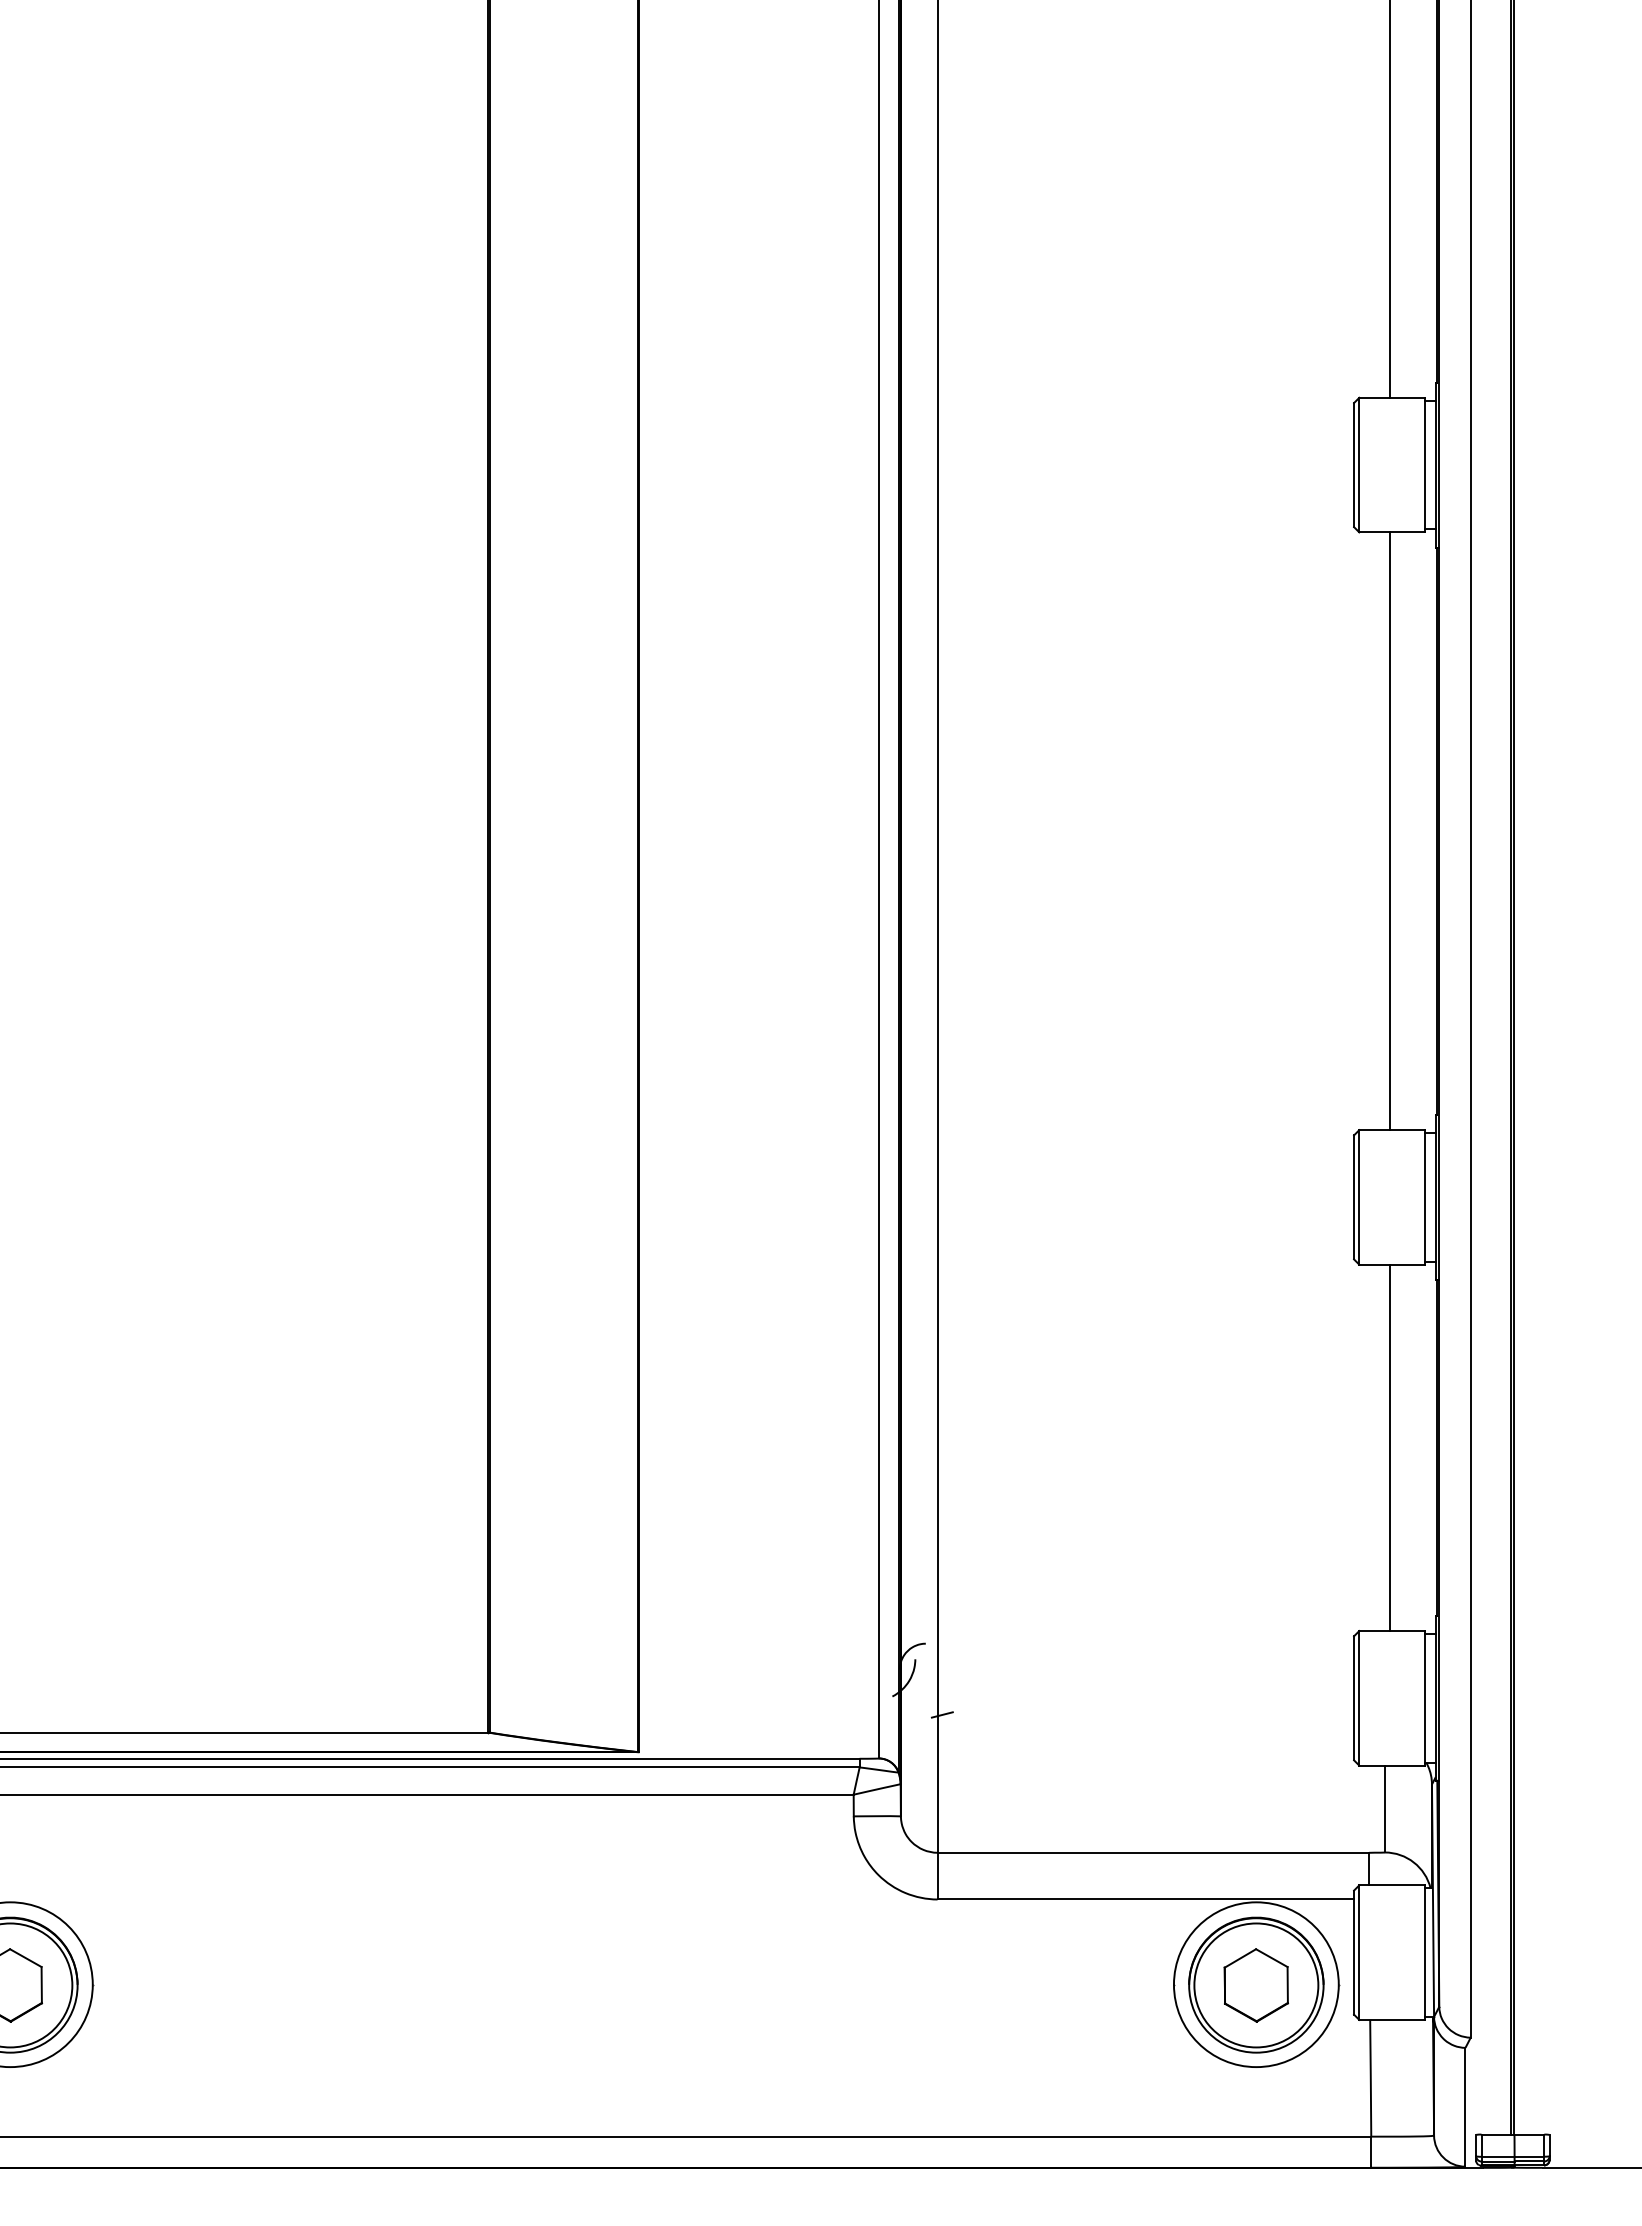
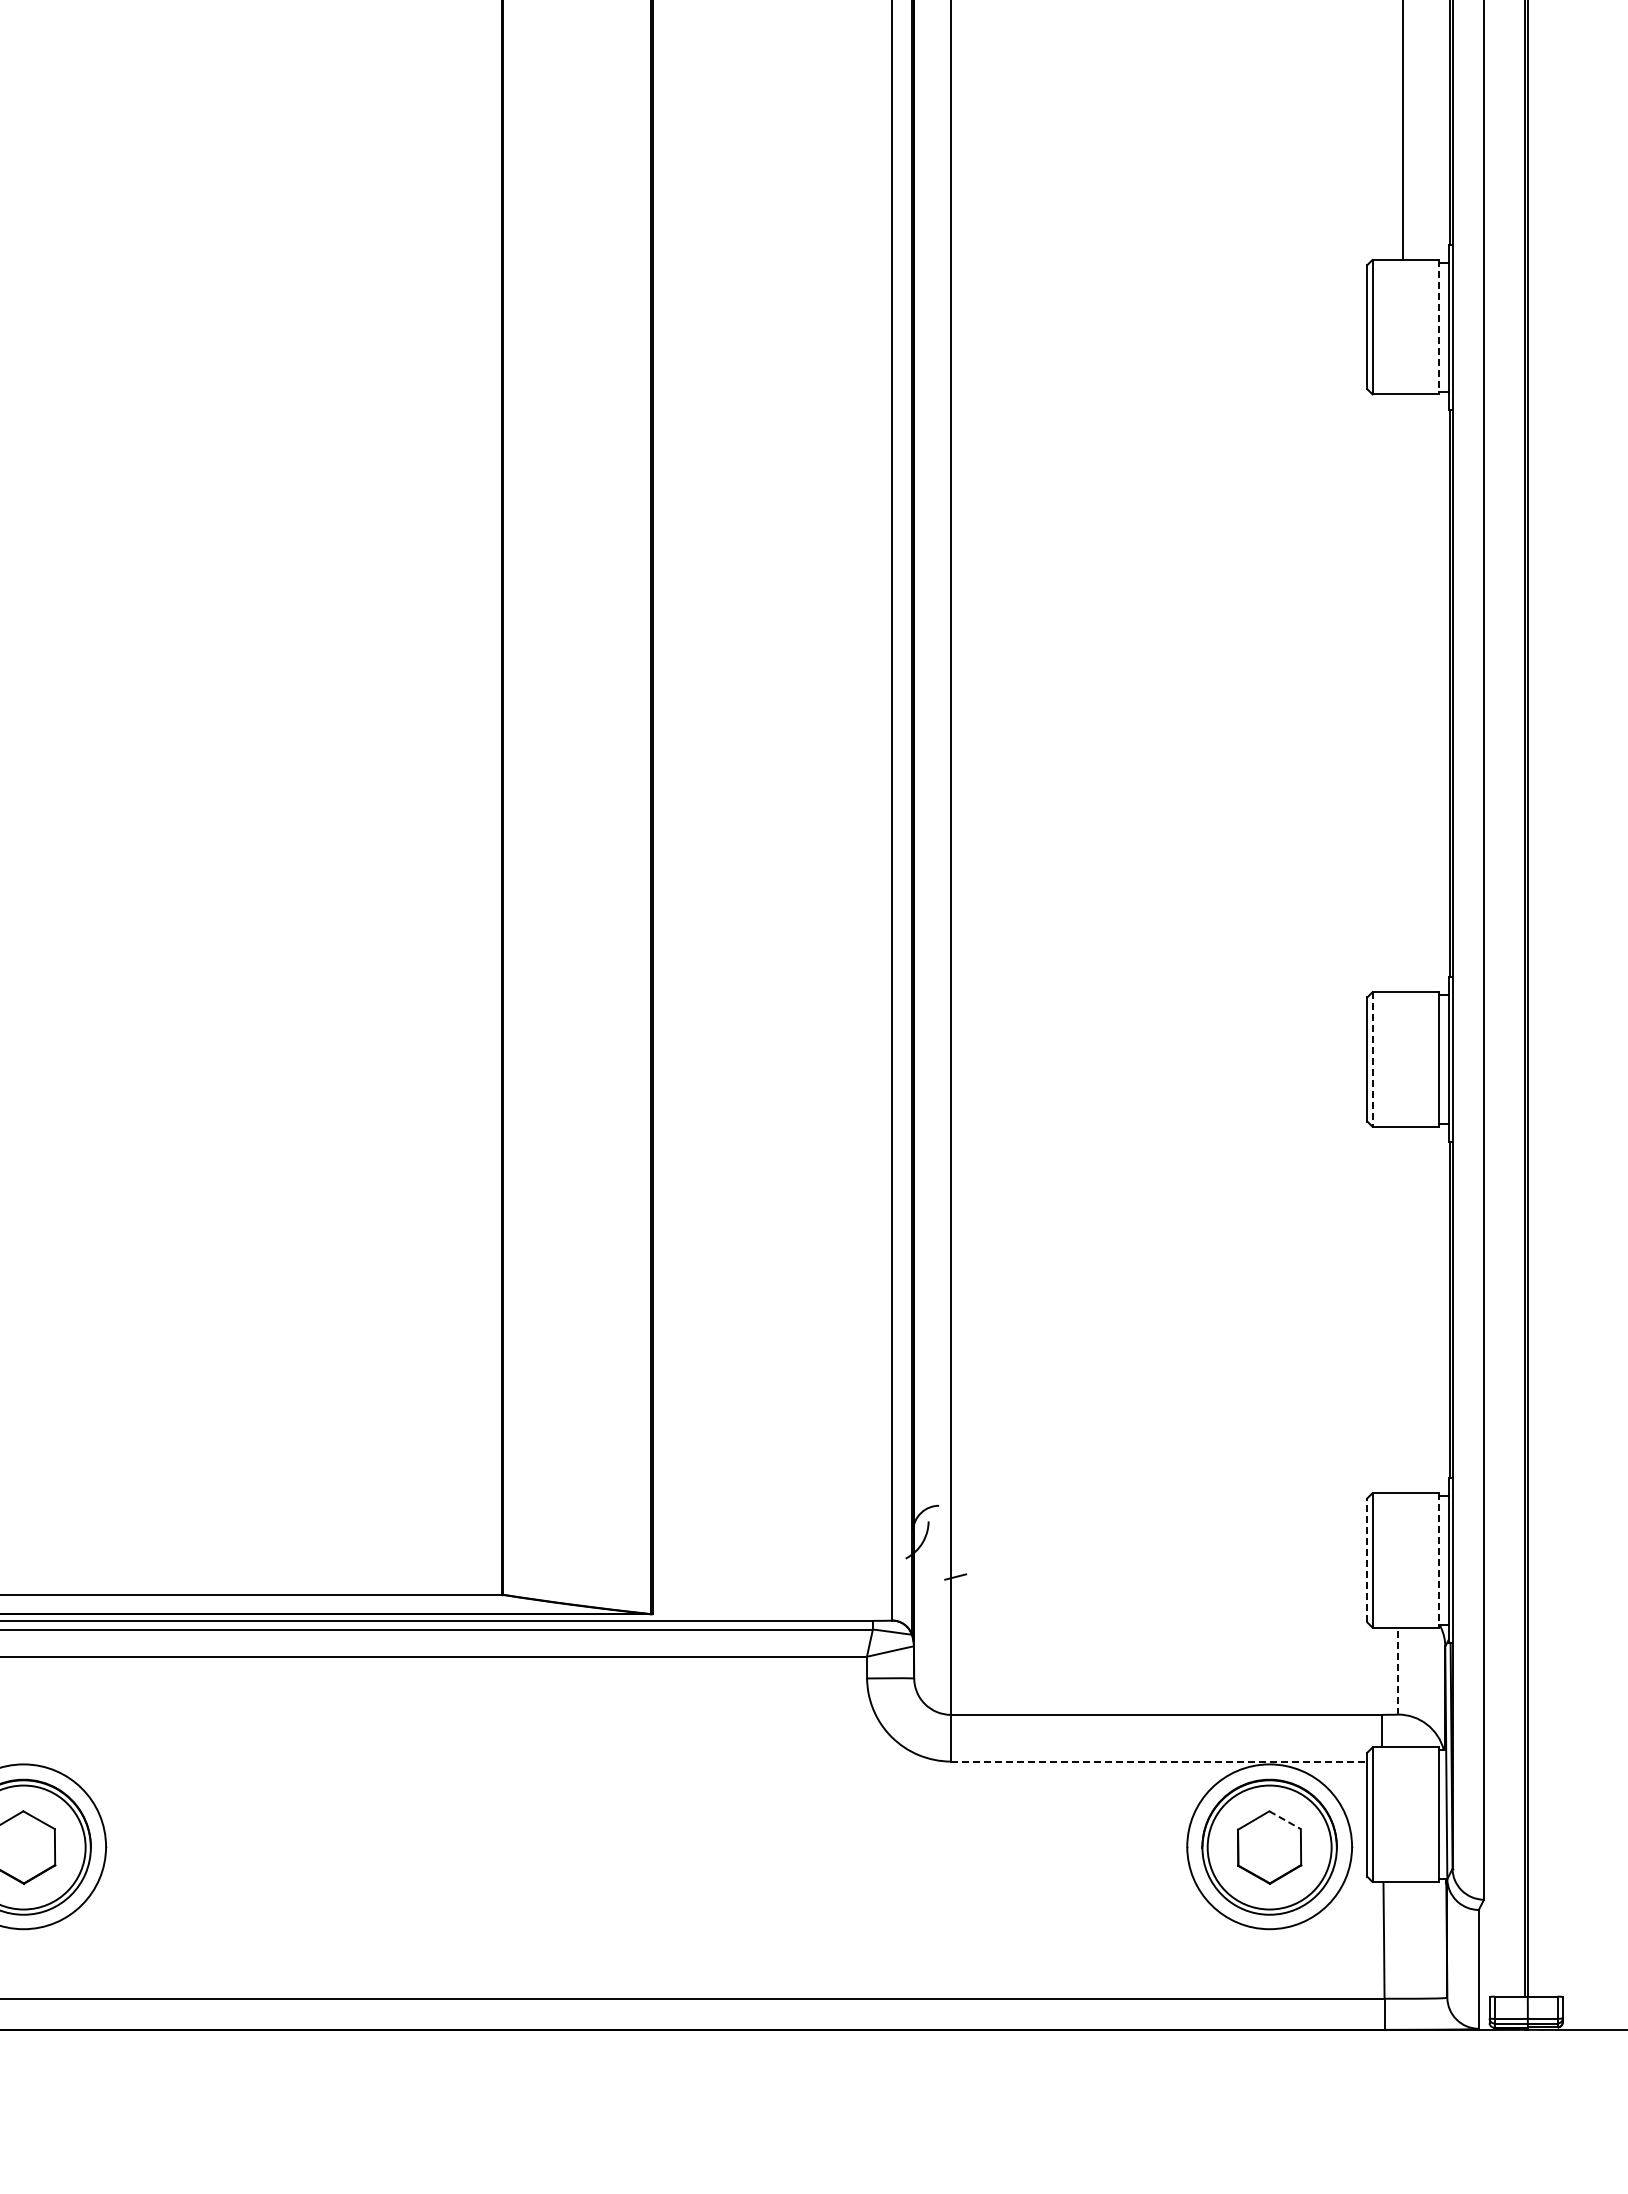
line: (1425, 465) -> (1438, 327), solid -> dashed
line: (1390, 831) -> (1403, 693), removed
line: (1359, 1197) -> (1372, 1059), solid -> dashed
line: (1390, 1447) -> (1403, 1309), removed
line: (1354, 1697) -> (1367, 1559), solid -> dashed
line: (1425, 1698) -> (1438, 1560), solid -> dashed
line: (1384, 1808) -> (1397, 1670), solid -> dashed
line: (1146, 1899) -> (1159, 1761), solid -> dashed
line: (1272, 1958) -> (1285, 1820), solid -> dashed

